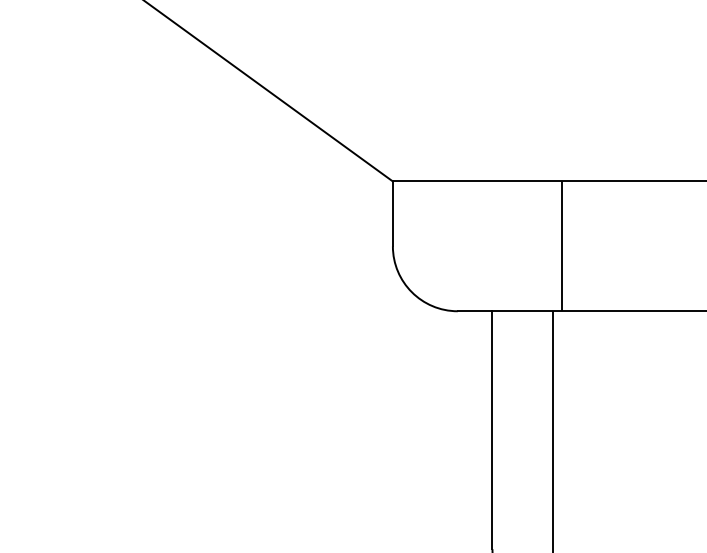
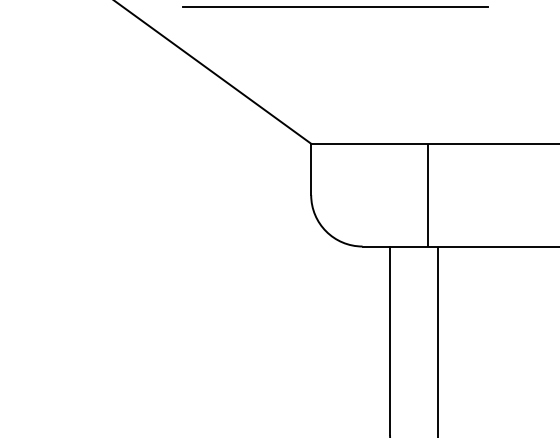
line: (423, 8) -> (335, 6), added
line: (561, 245) -> (427, 194), moved

